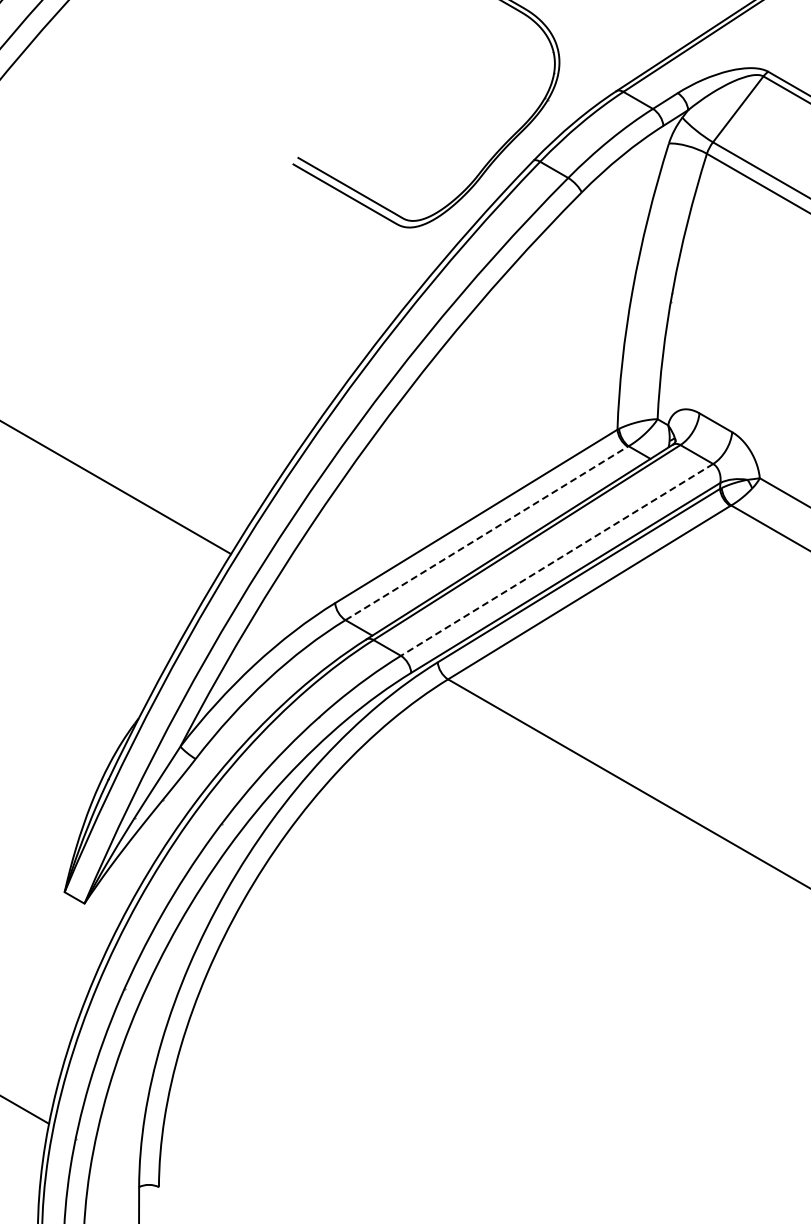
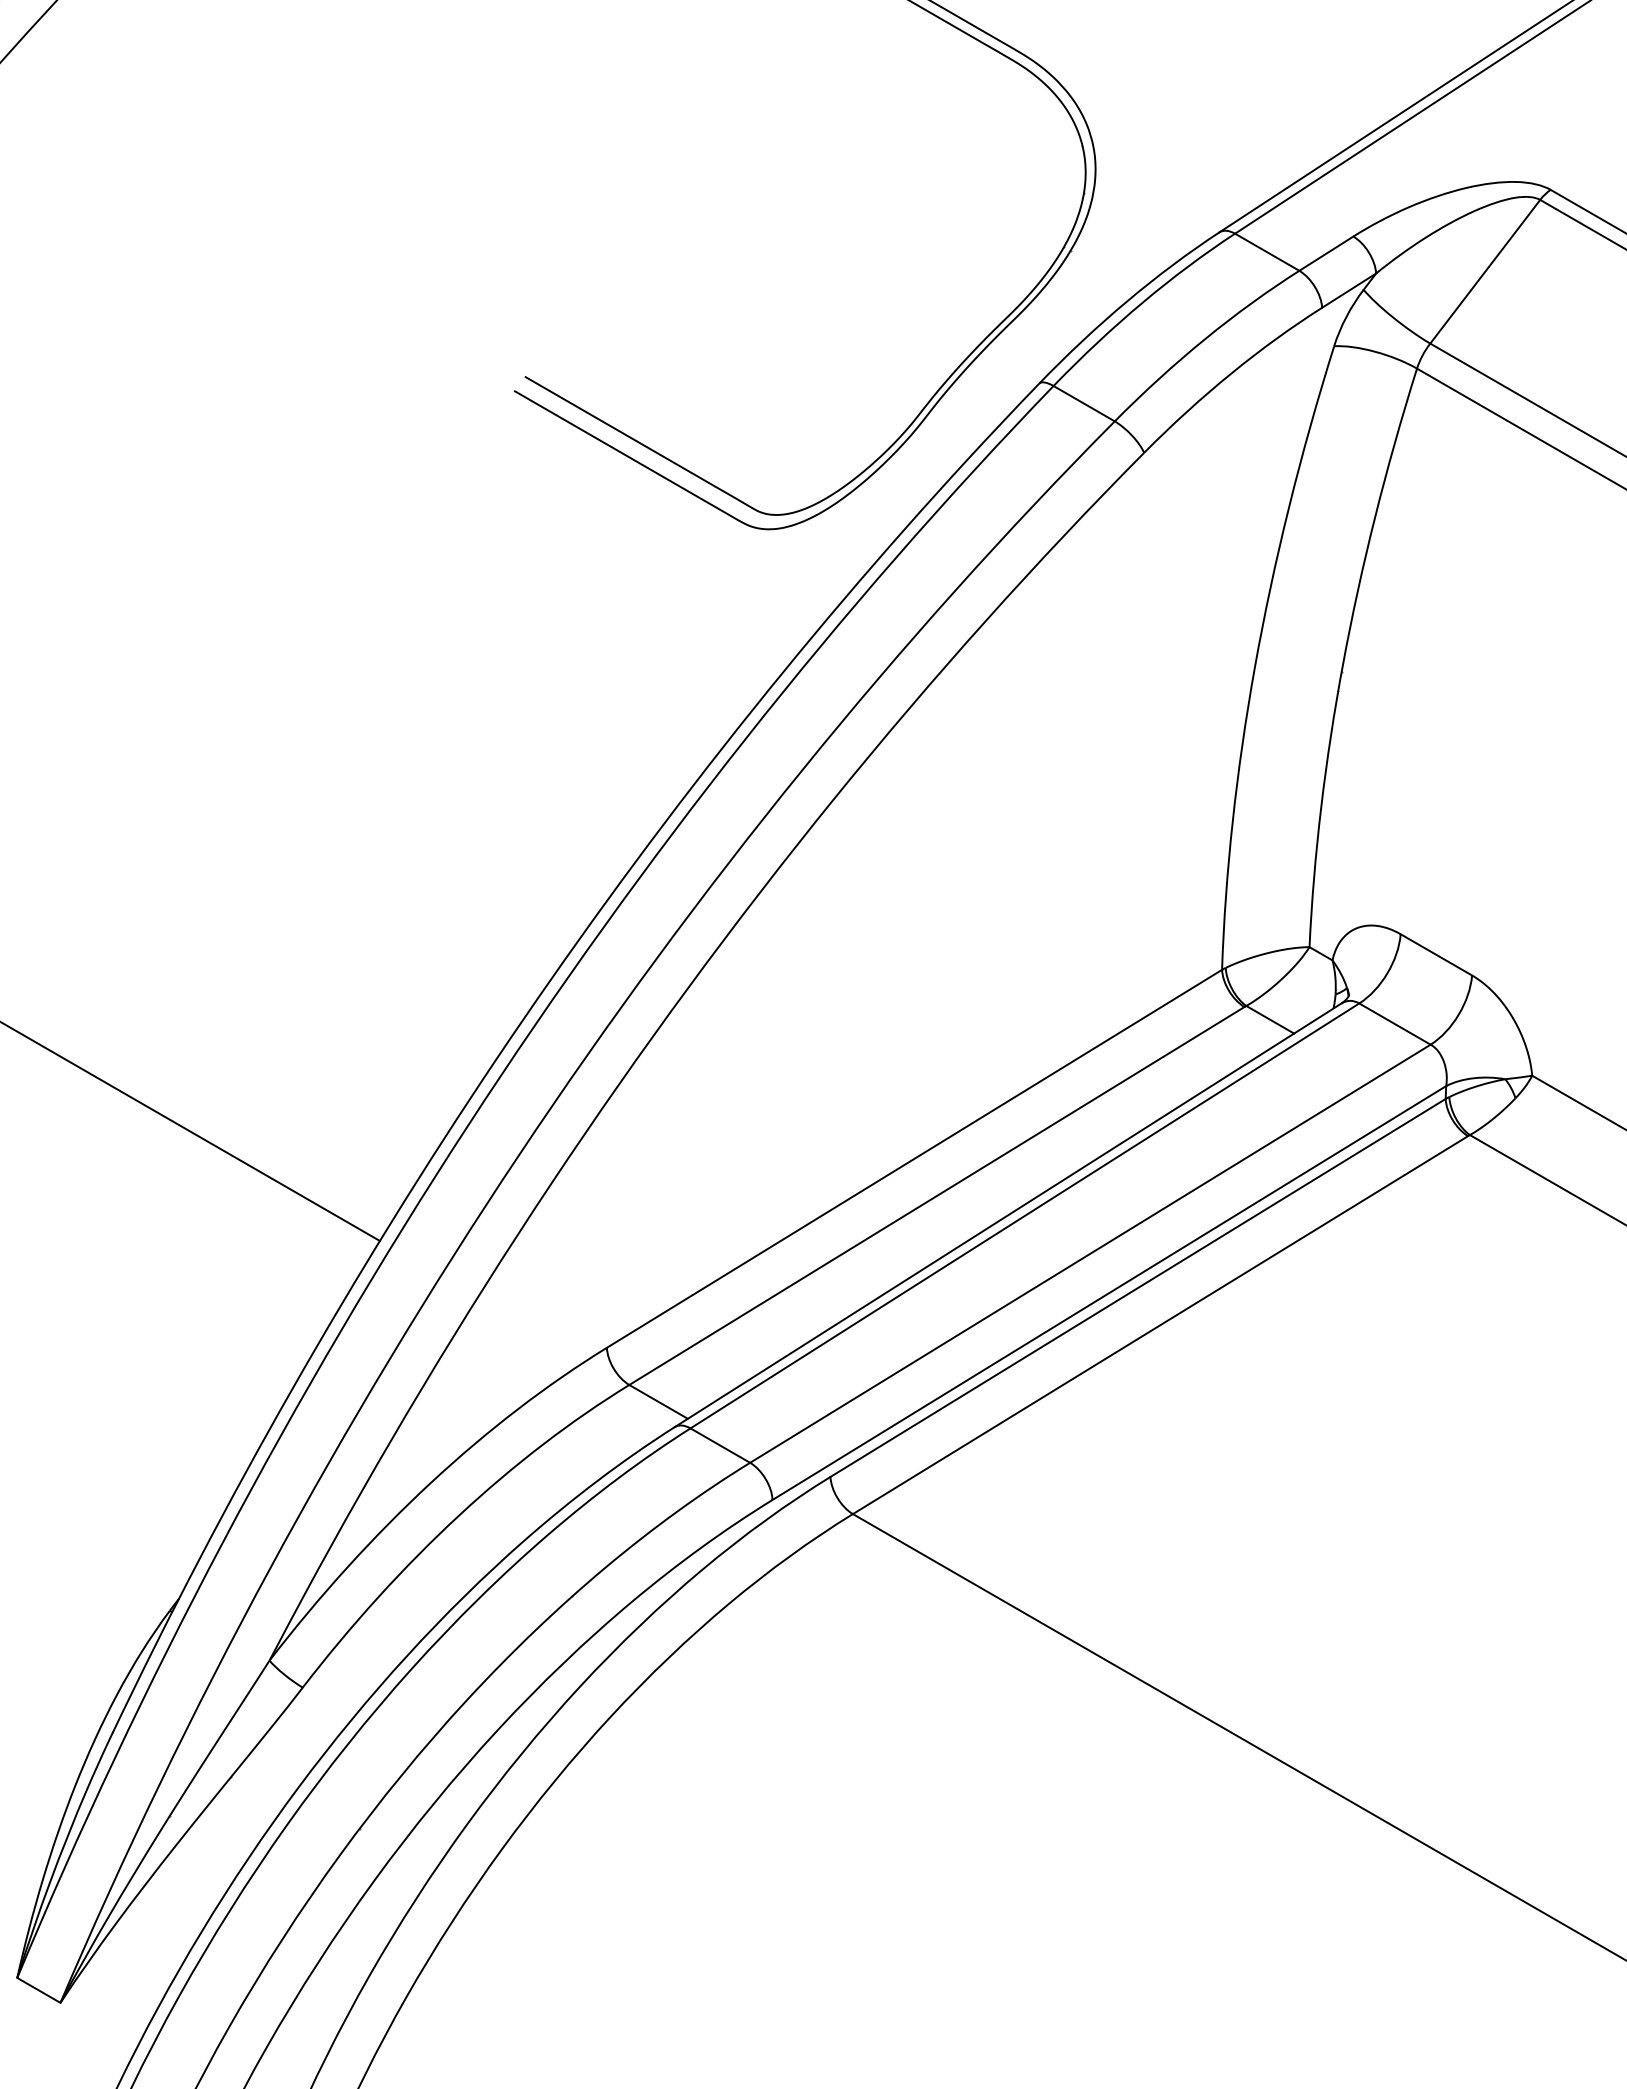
line: (486, 533) -> (936, 1196), dashed -> solid
line: (556, 560) -> (1089, 1254), dashed -> solid

